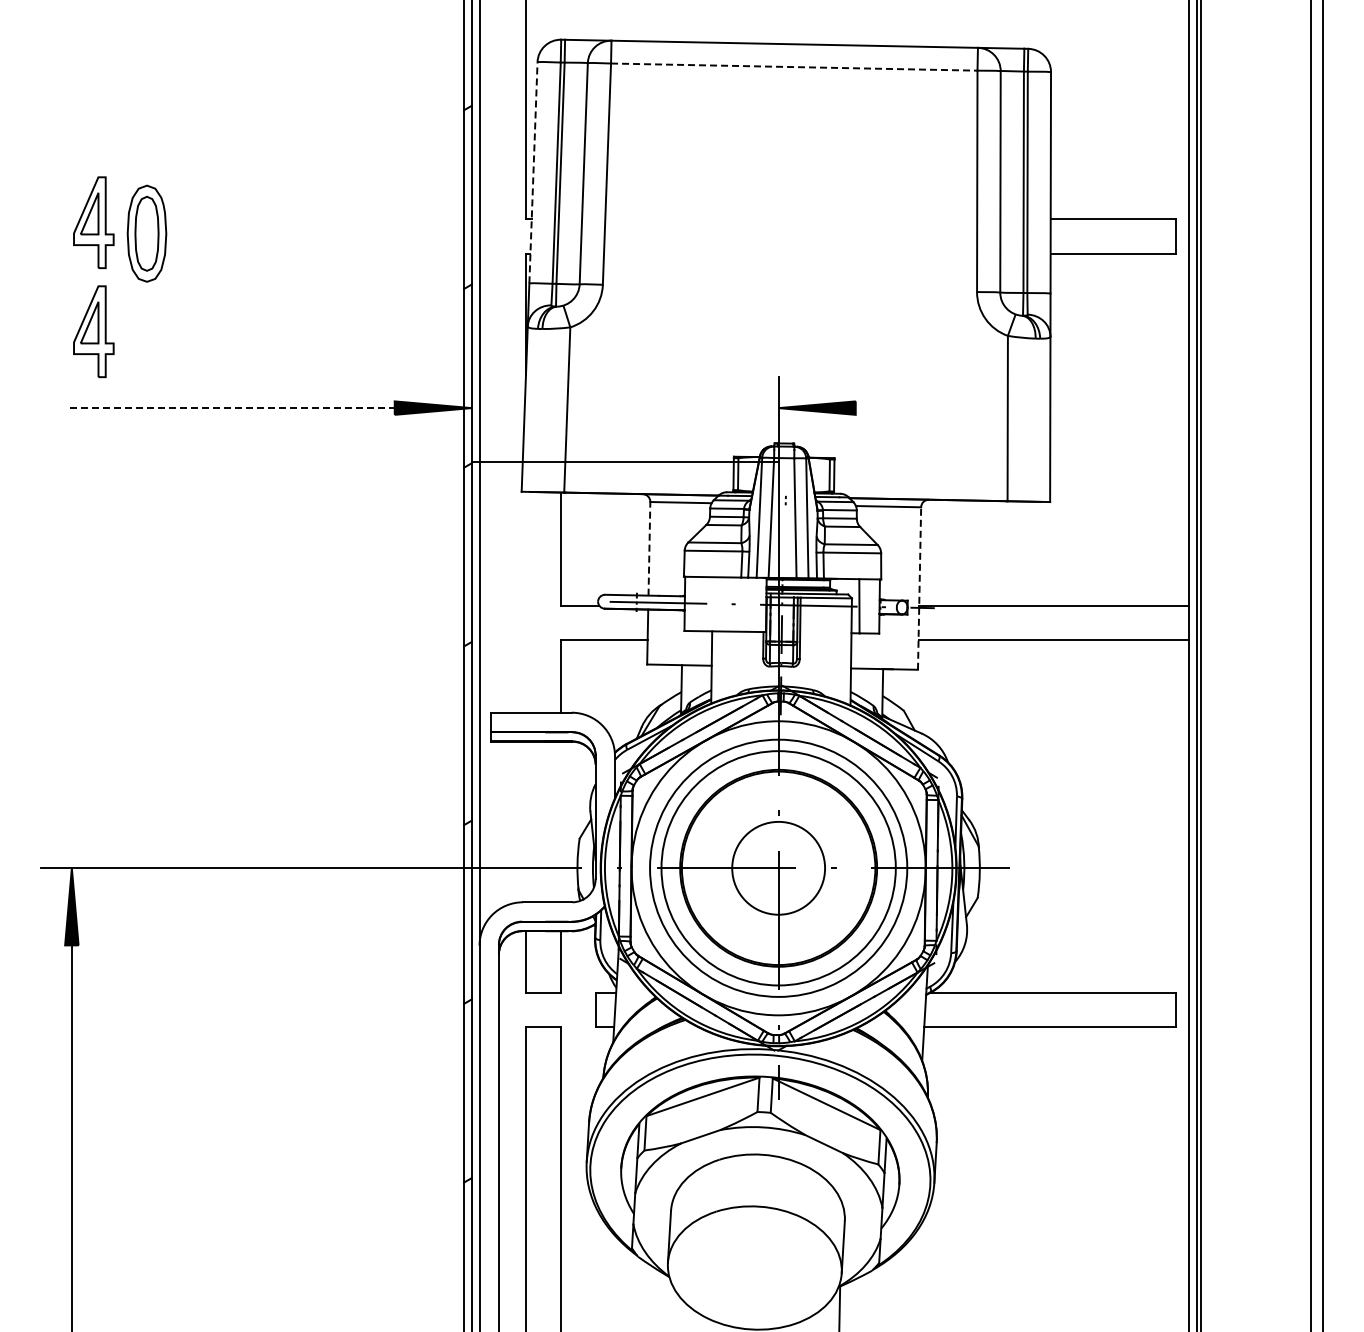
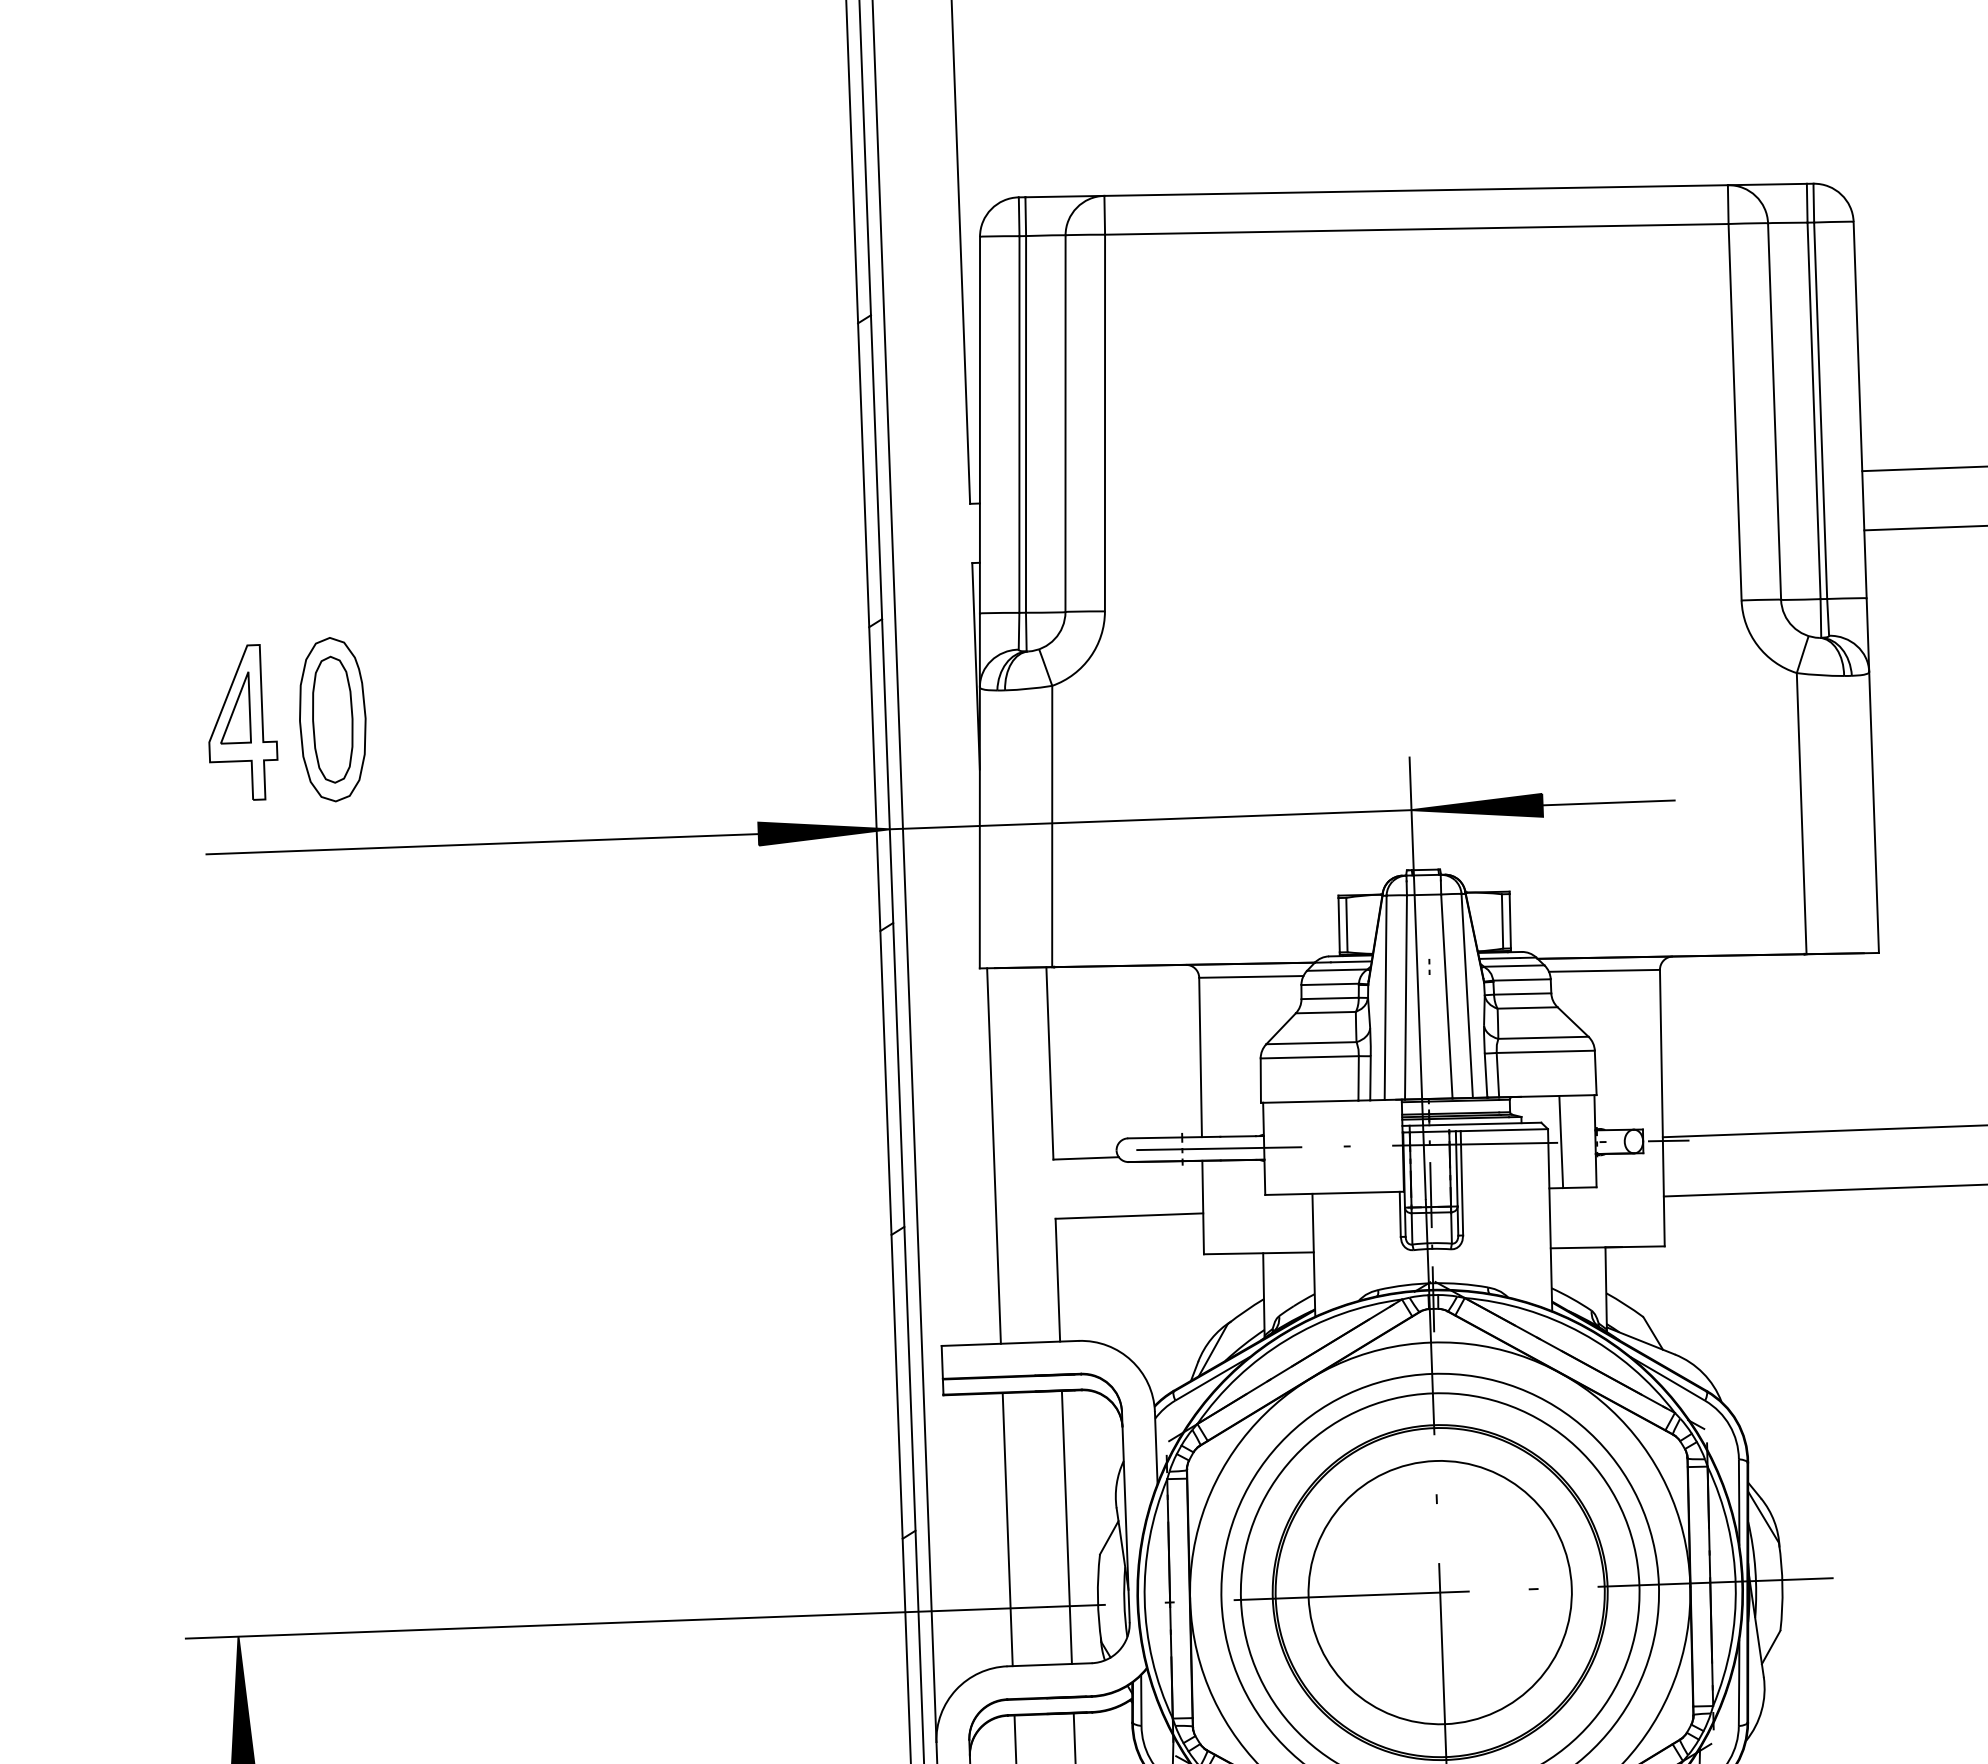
line: (794, 67) -> (1417, 230), dashed -> solid
line: (533, 172) -> (979, 424), dashed -> solid
part: (93, 222) -> (234, 537), removed
part: (146, 233) -> (331, 719), moved
line: (232, 408) -> (482, 844), dashed -> solid
line: (894, 408) -> (1608, 803), added
line: (624, 462) -> (1149, 820), moved
line: (649, 548) -> (1200, 1056), dashed -> solid
line: (919, 588) -> (1662, 1108), dashed -> solid
line: (525, 601) -> (993, 1154), added
line: (525, 821) -> (1006, 1528), added
line: (560, 821) -> (1066, 1526), added
circle: (778, 867) -> (1439, 1591), size x1.67

